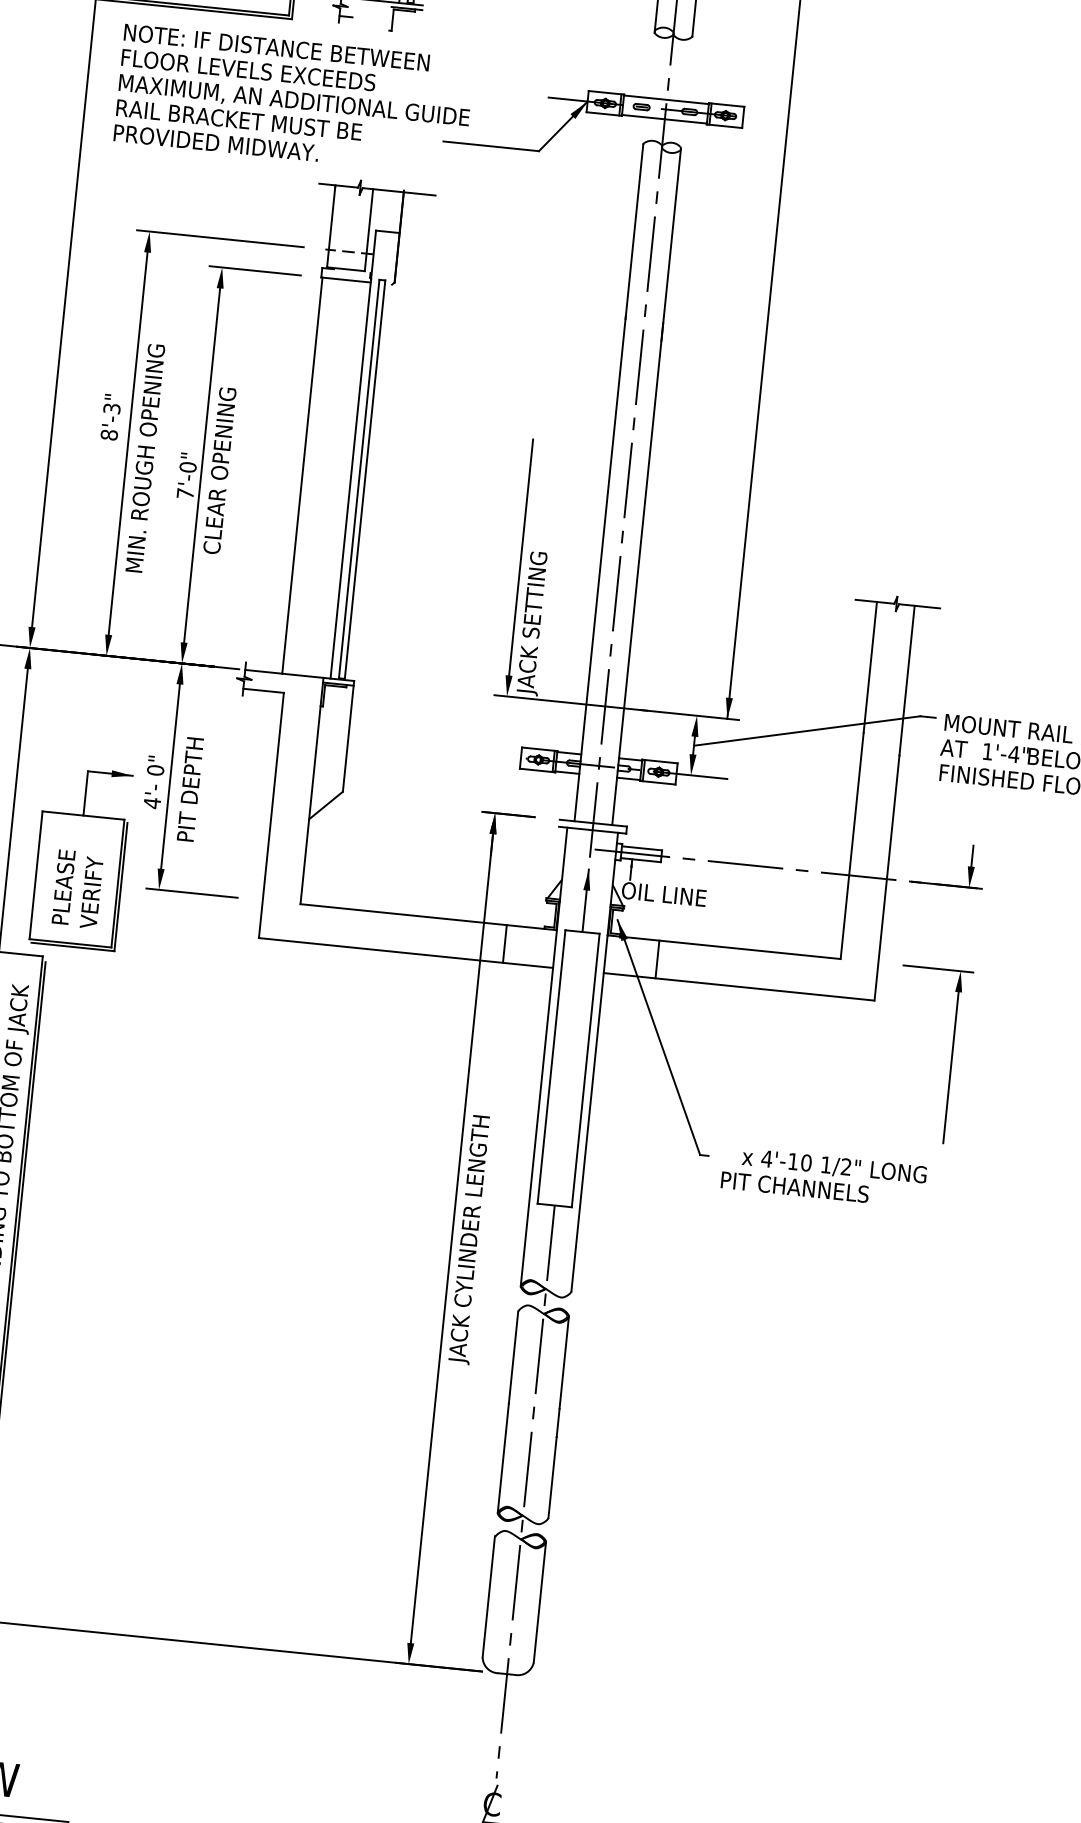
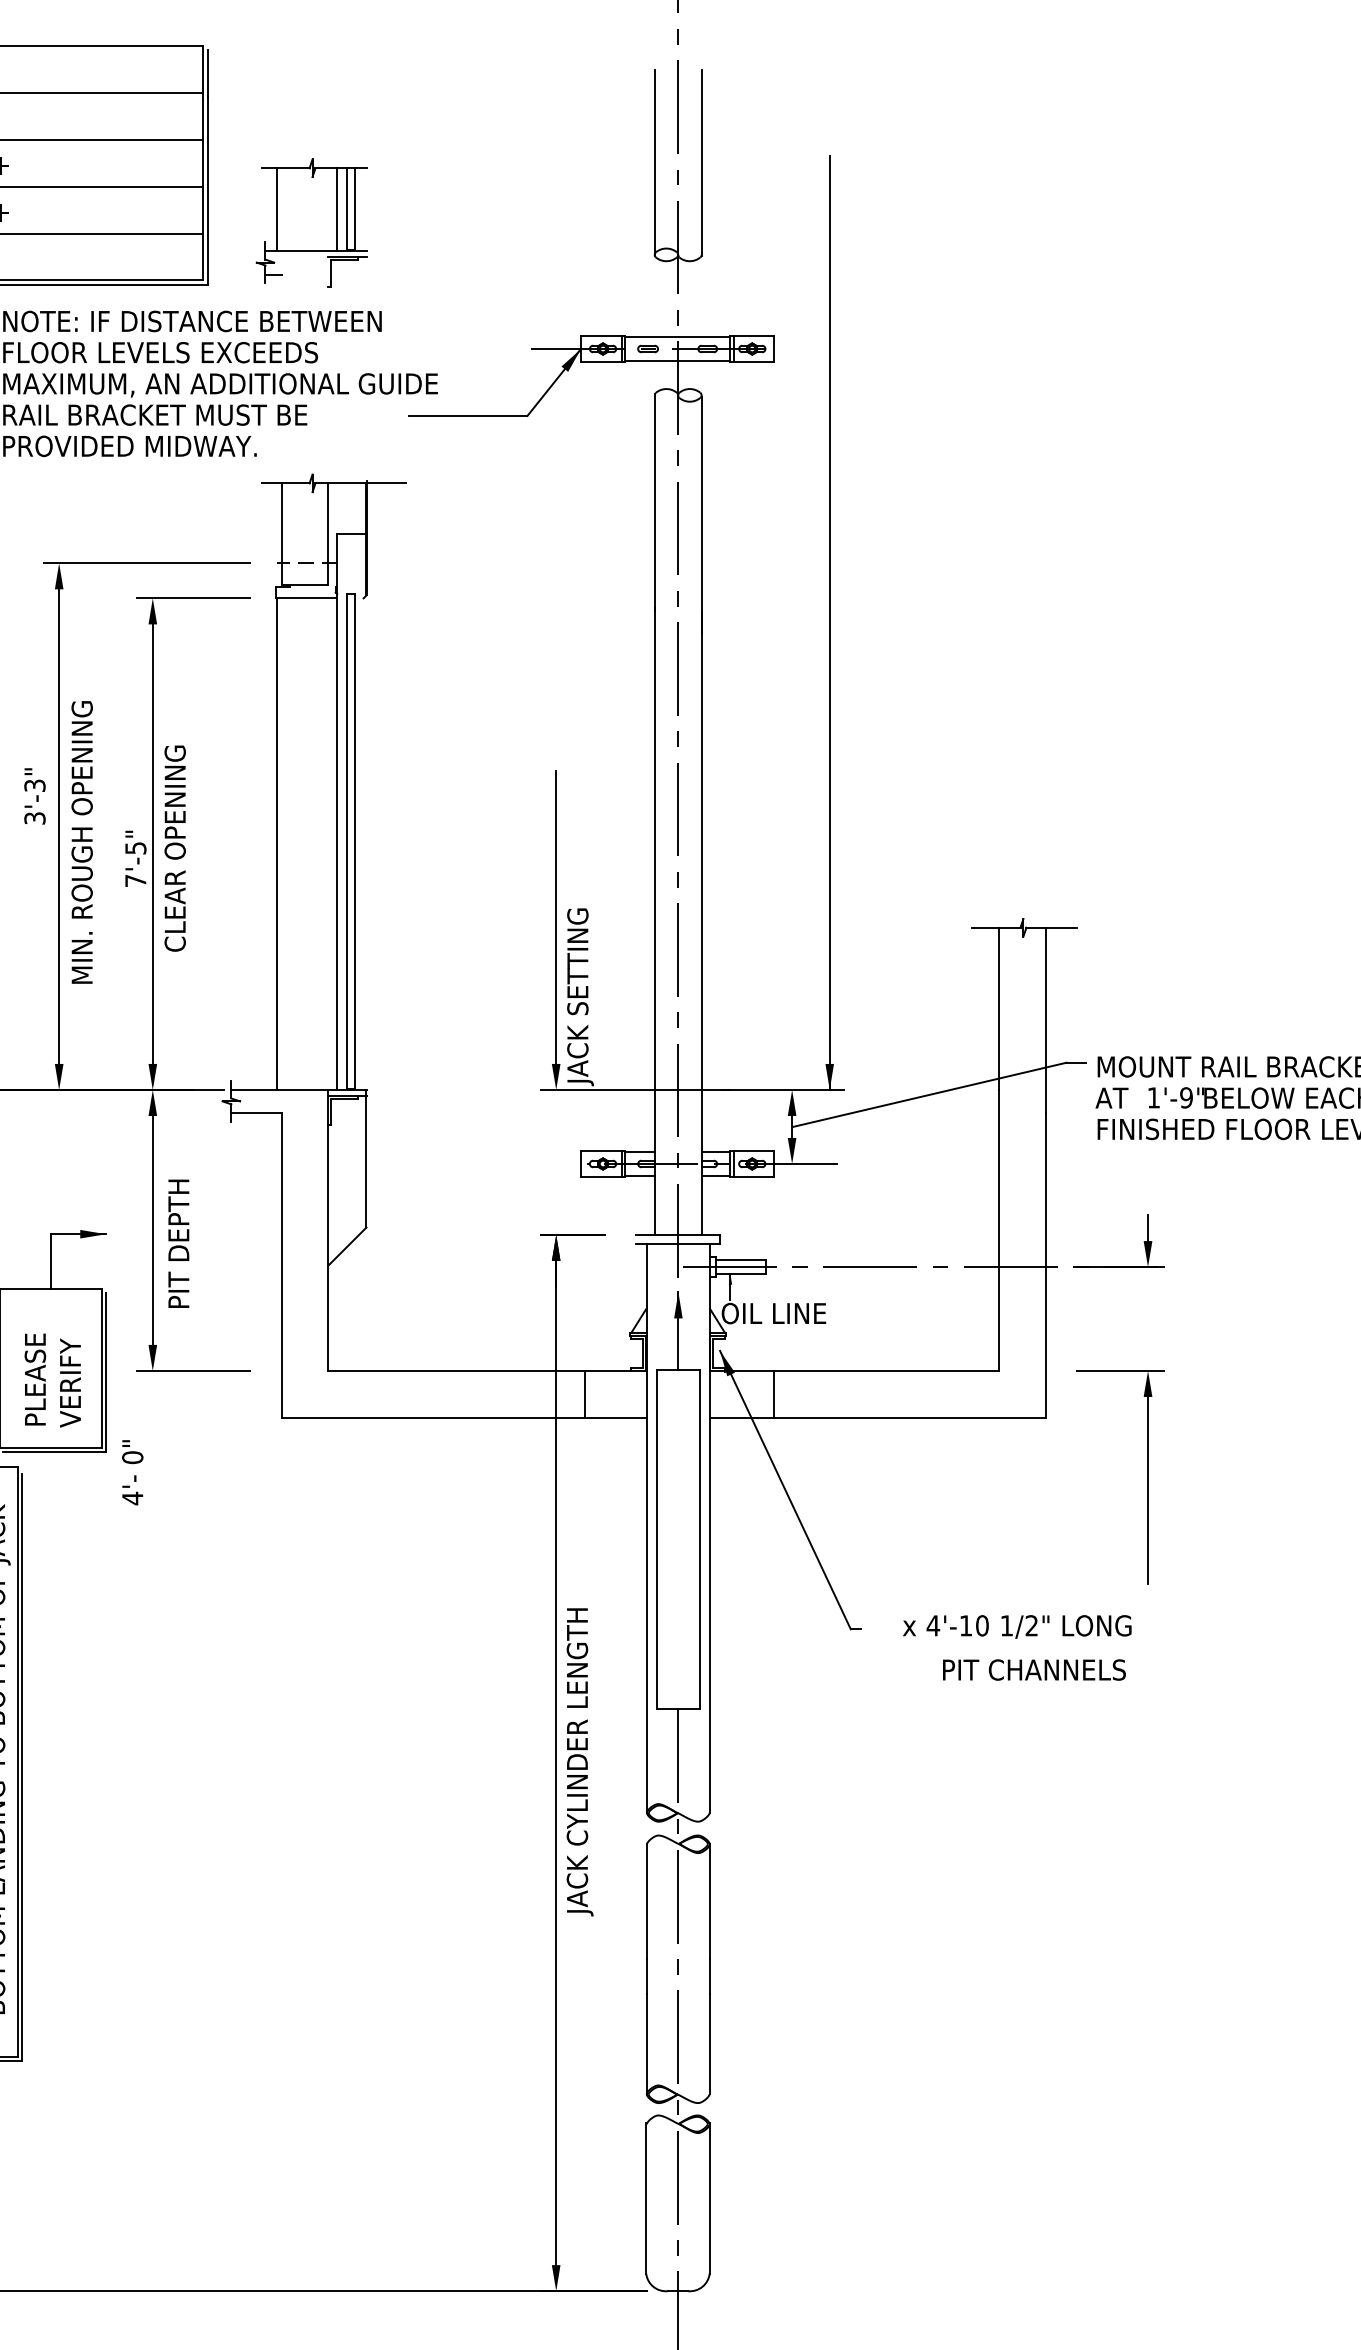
text: (108, 435) -> (34, 818), 8'-3" -> 3'-3"
text: (187, 466) -> (135, 847), 7'-0" -> 7'-5"
text: (1014, 754) -> (1186, 1097), 1'-4" -> 1'-9"
text: (154, 782) -> (132, 1472), moved
text: (795, 1186) -> (1034, 1669), moved

